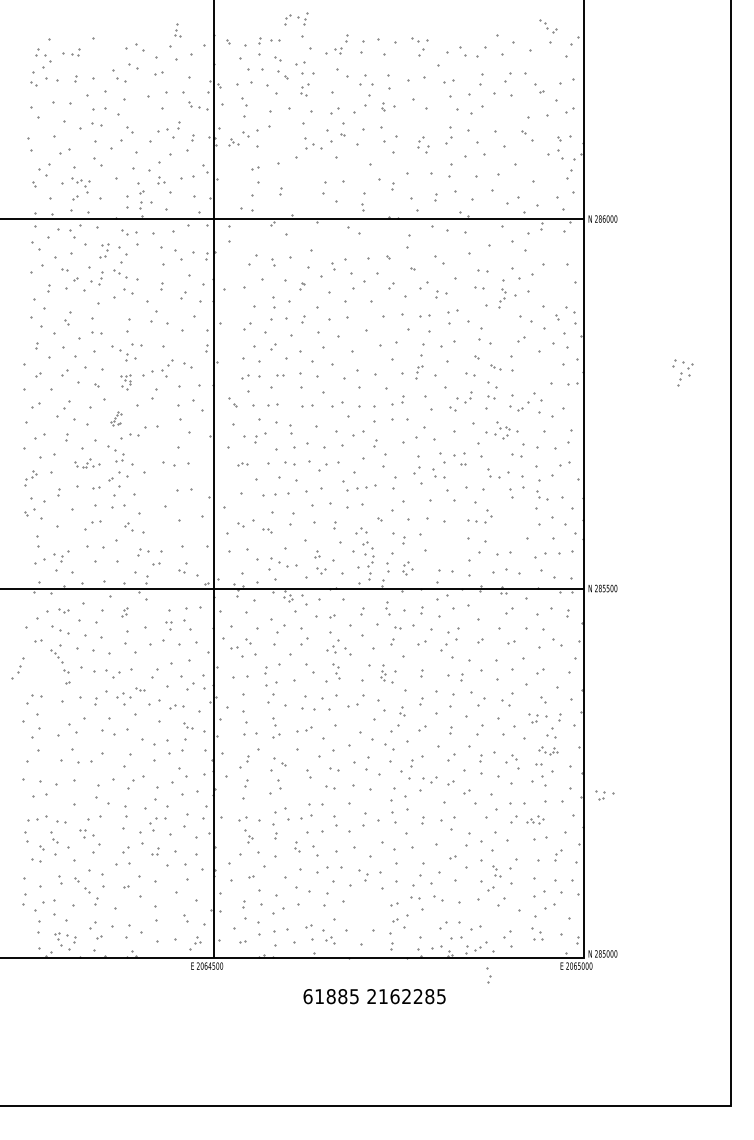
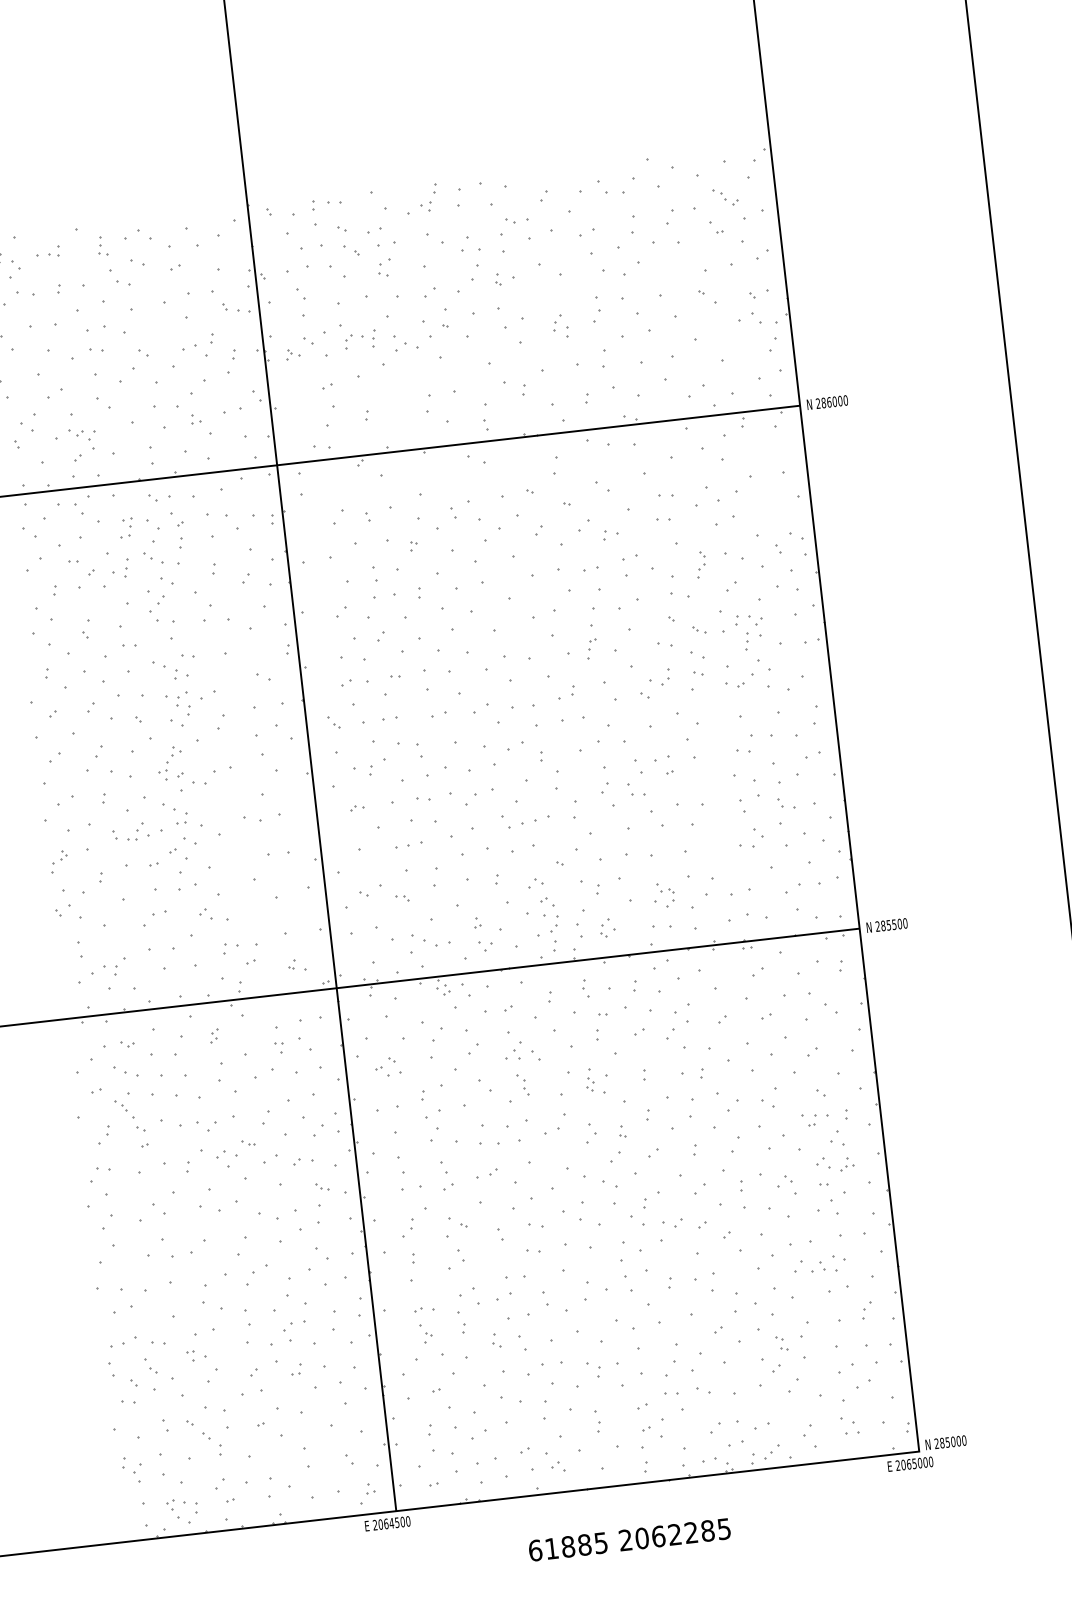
part: (296, 18) -> (360, 338), moved
part: (548, 26) -> (726, 196), moved
part: (177, 30) -> (102, 246), moved
part: (419, 39) -> (516, 219), moved
part: (141, 199) -> (180, 534), moved
part: (502, 298) -> (702, 565), moved
part: (167, 368) -> (157, 608), moved
part: (682, 372) -> (749, 631), moved
part: (125, 381) -> (177, 709), size x1.67
part: (115, 418) -> (169, 763), size x1.67
part: (502, 430) -> (665, 894), moved
part: (87, 463) -> (137, 831), size x1.43
part: (493, 473) -> (713, 780), removed
part: (275, 494) -> (408, 845), size x0.71
part: (483, 516) -> (750, 837), moved
part: (187, 569) -> (296, 965), size x0.62
part: (243, 647) -> (387, 1066), size x0.71
part: (16, 672) -> (104, 1135), moved
part: (380, 709) -> (591, 1132), size x0.62
part: (547, 750) -> (834, 1163), size x1.43
part: (604, 795) -> (922, 1218), removed
part: (249, 819) -> (424, 1309), size x0.62
part: (535, 819) -> (828, 1263), size x1.43
part: (33, 908) -> (132, 1470), size x0.62
part: (488, 975) -> (597, 1421), moved
text: (382, 996) -> (640, 1538), 2162285 -> 2062285

